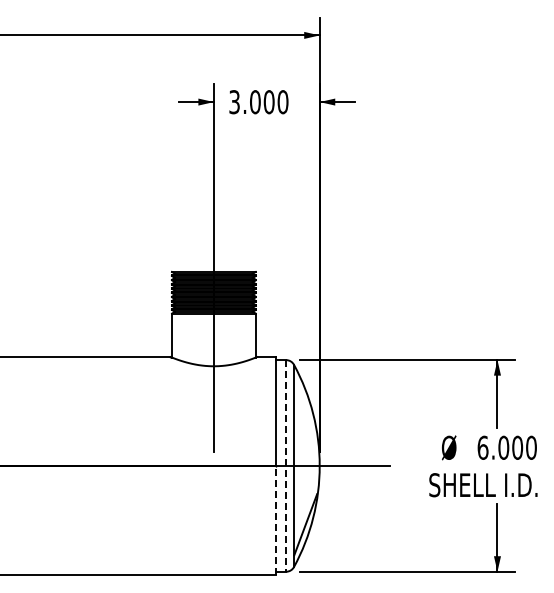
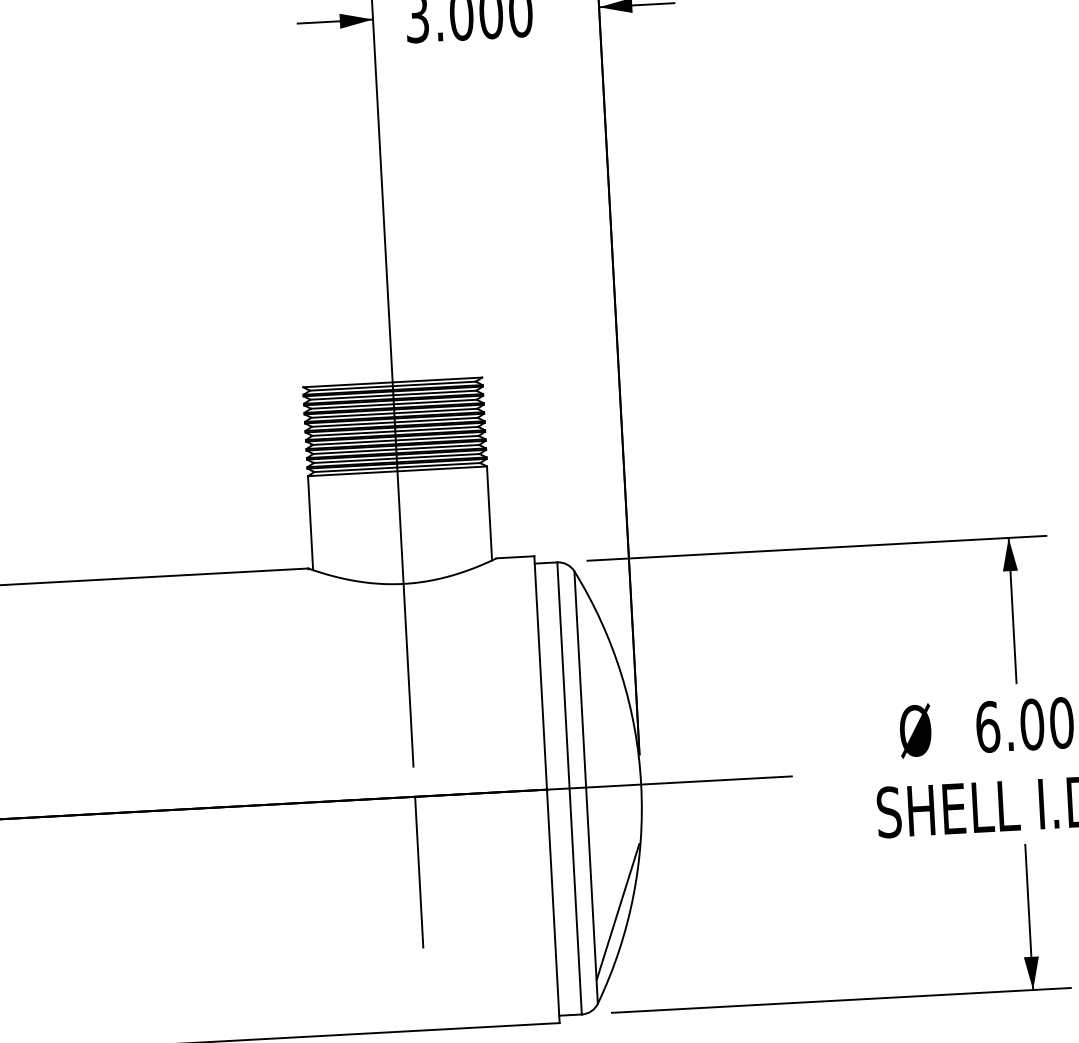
line: (286, 465) -> (570, 787), dashed -> solid
line: (213, 500) -> (418, 870), added
line: (275, 520) -> (553, 906), dashed -> solid

